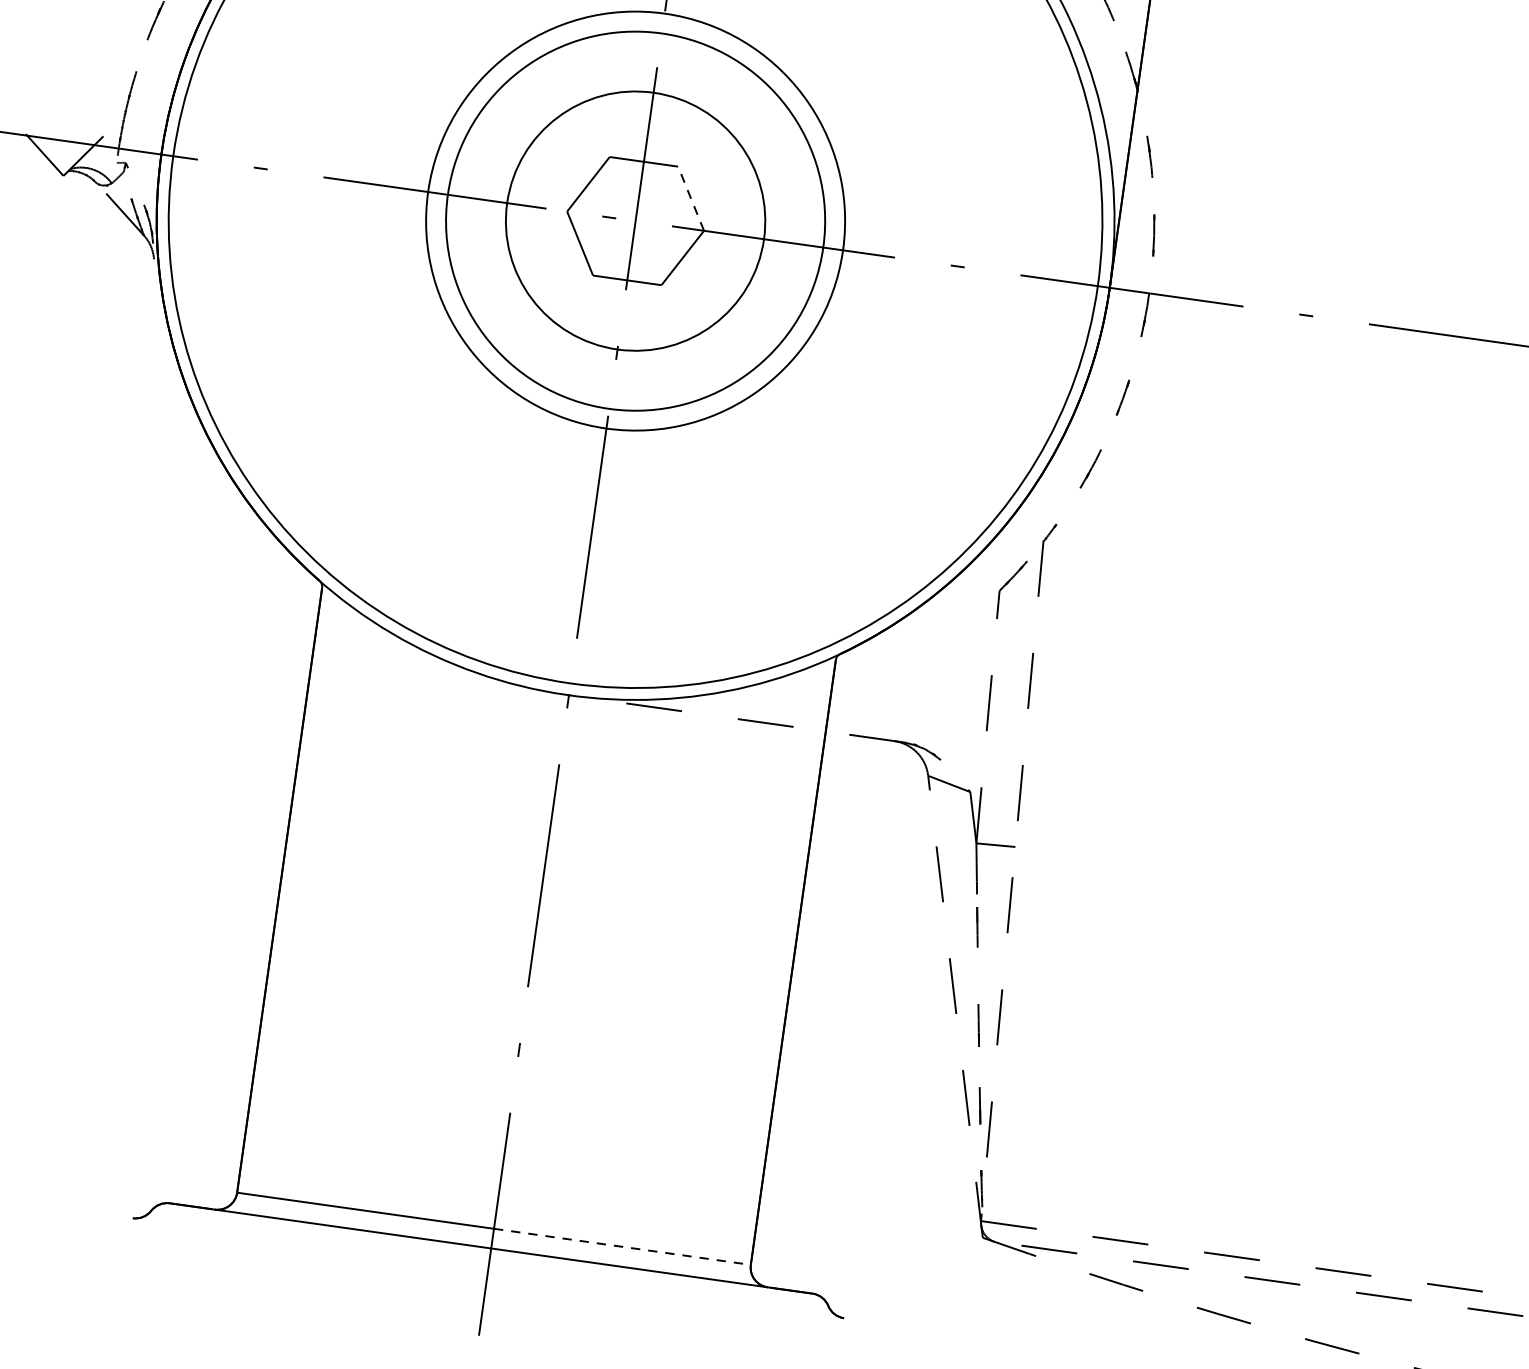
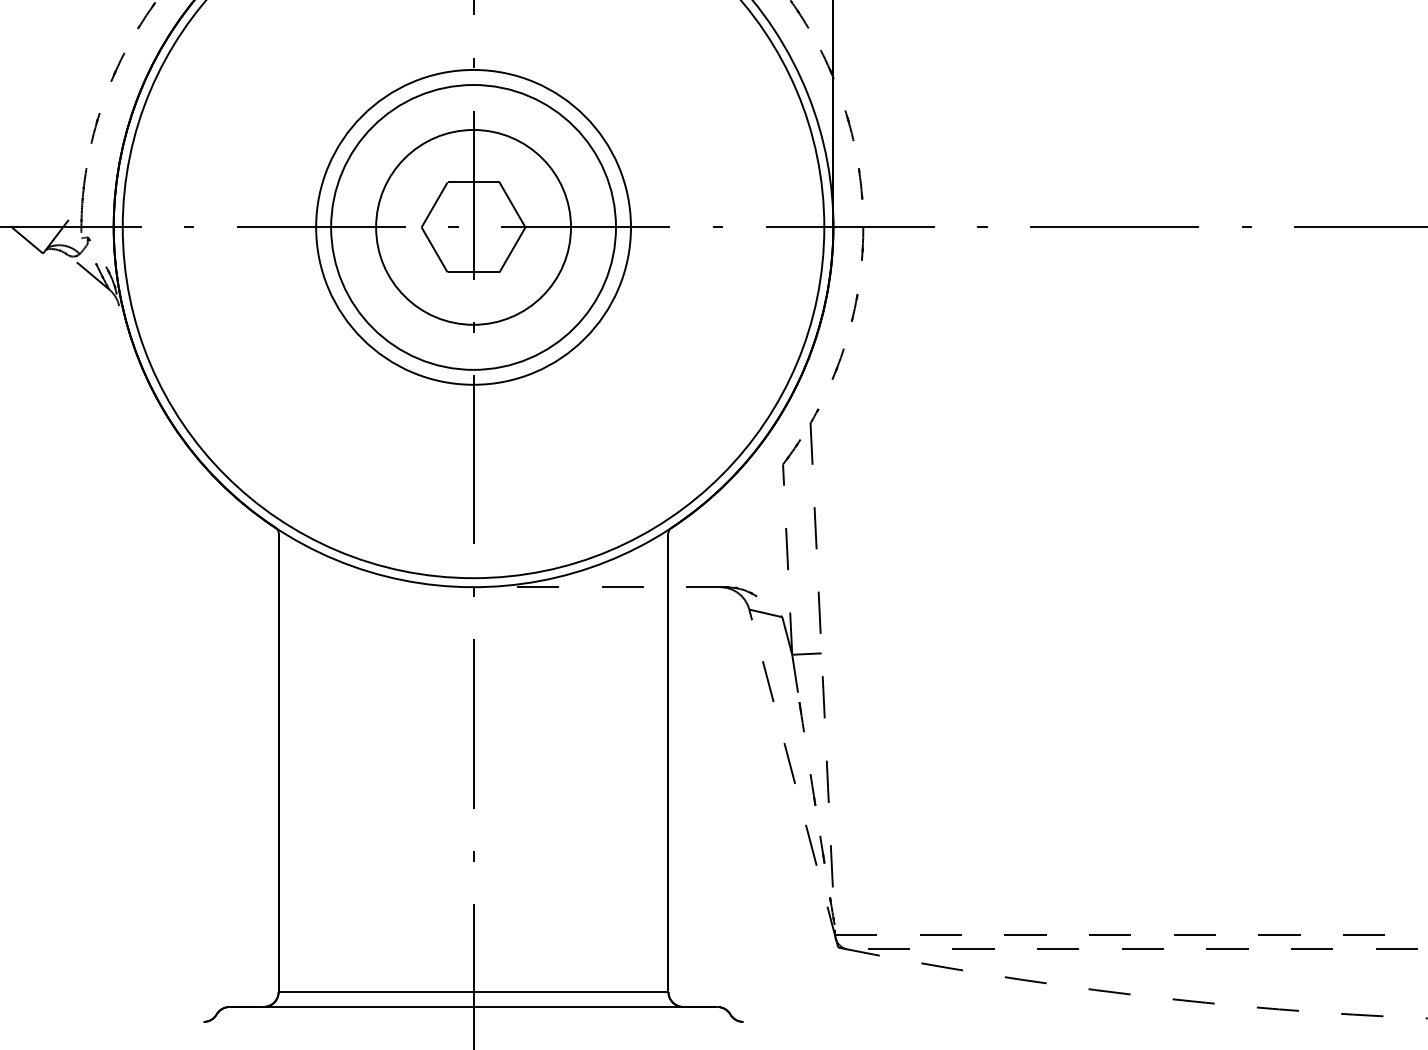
line: (691, 198) -> (512, 204), dashed -> solid
line: (622, 1247) -> (571, 992), dashed -> solid

